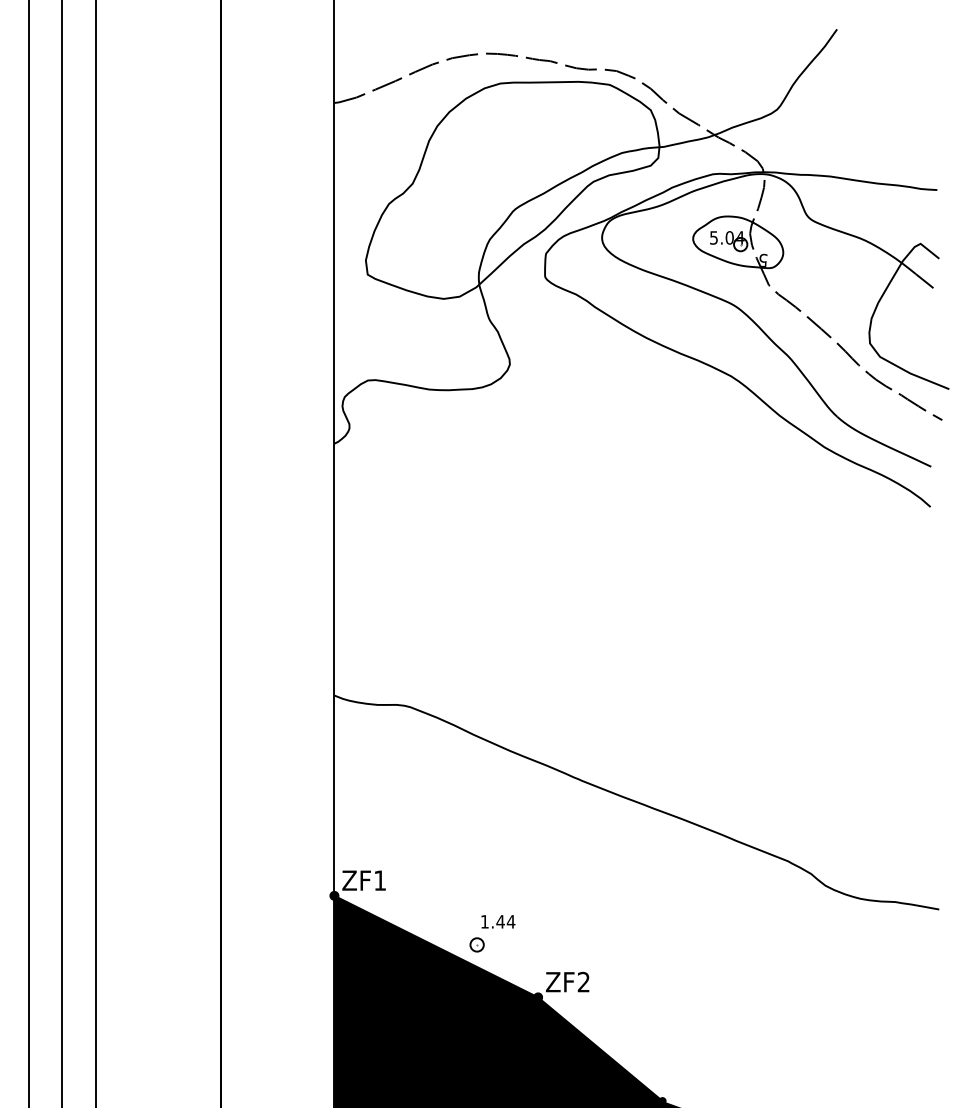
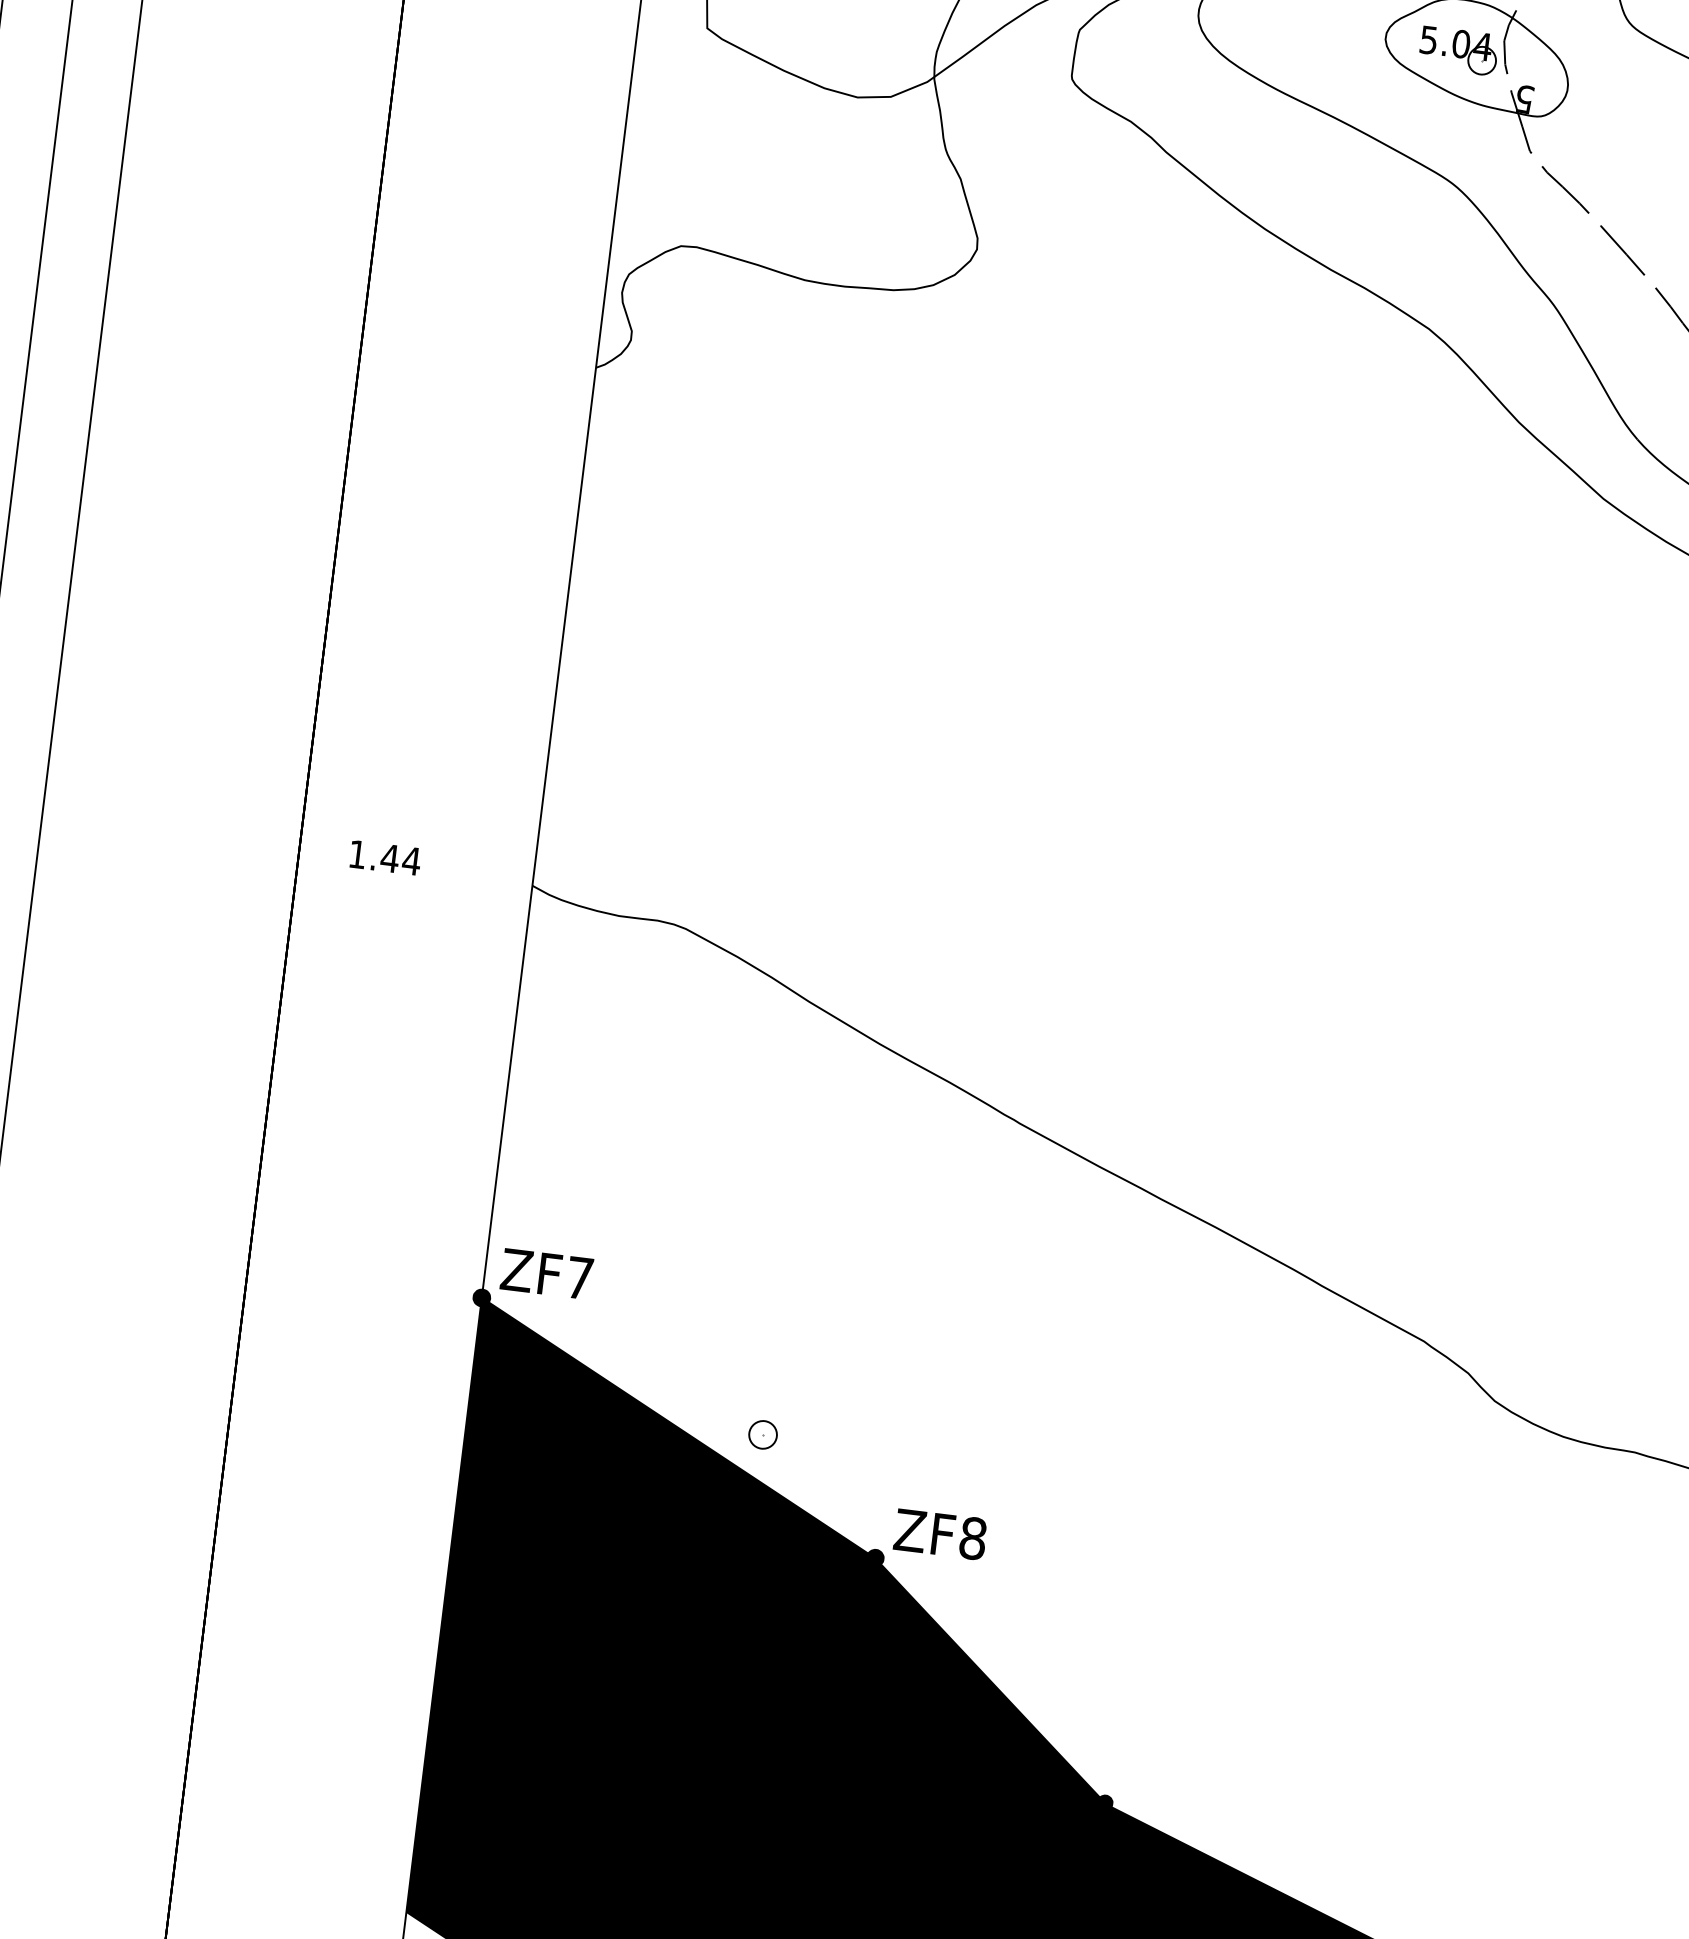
text: (379, 880) -> (578, 1277), ZF1 -> ZF7
text: (498, 921) -> (385, 857), moved
text: (583, 981) -> (972, 1536), ZF2 -> ZF8

